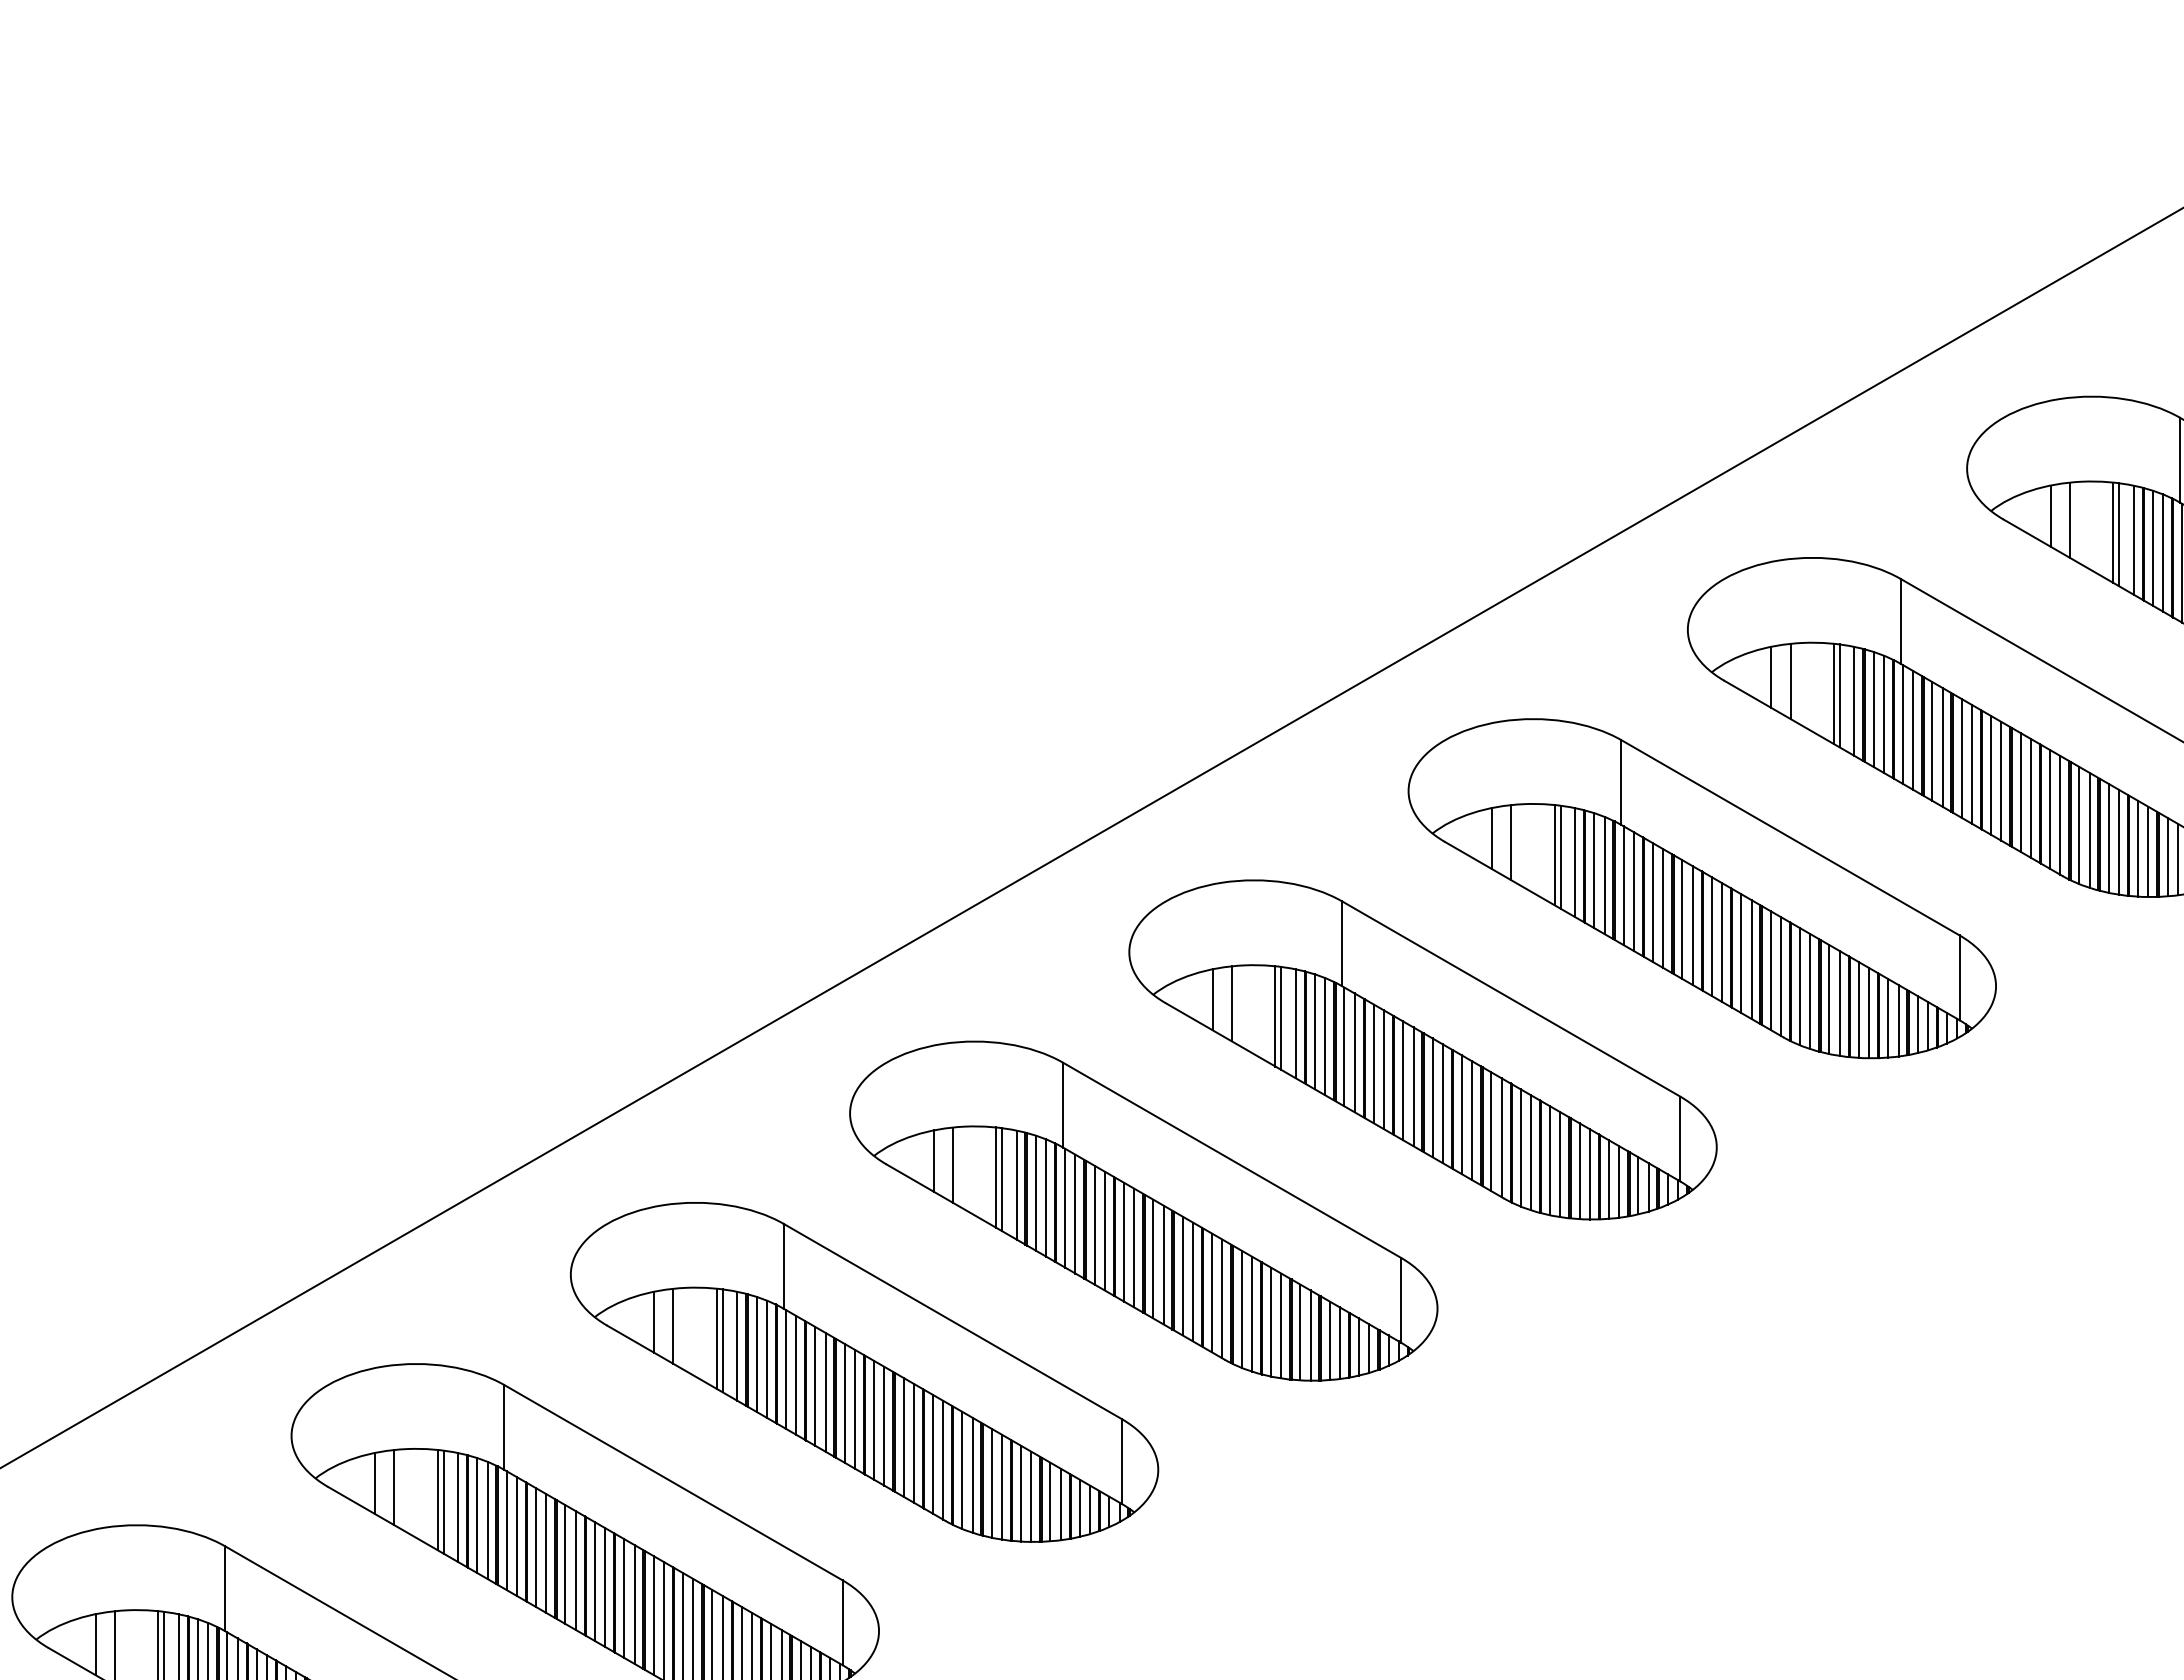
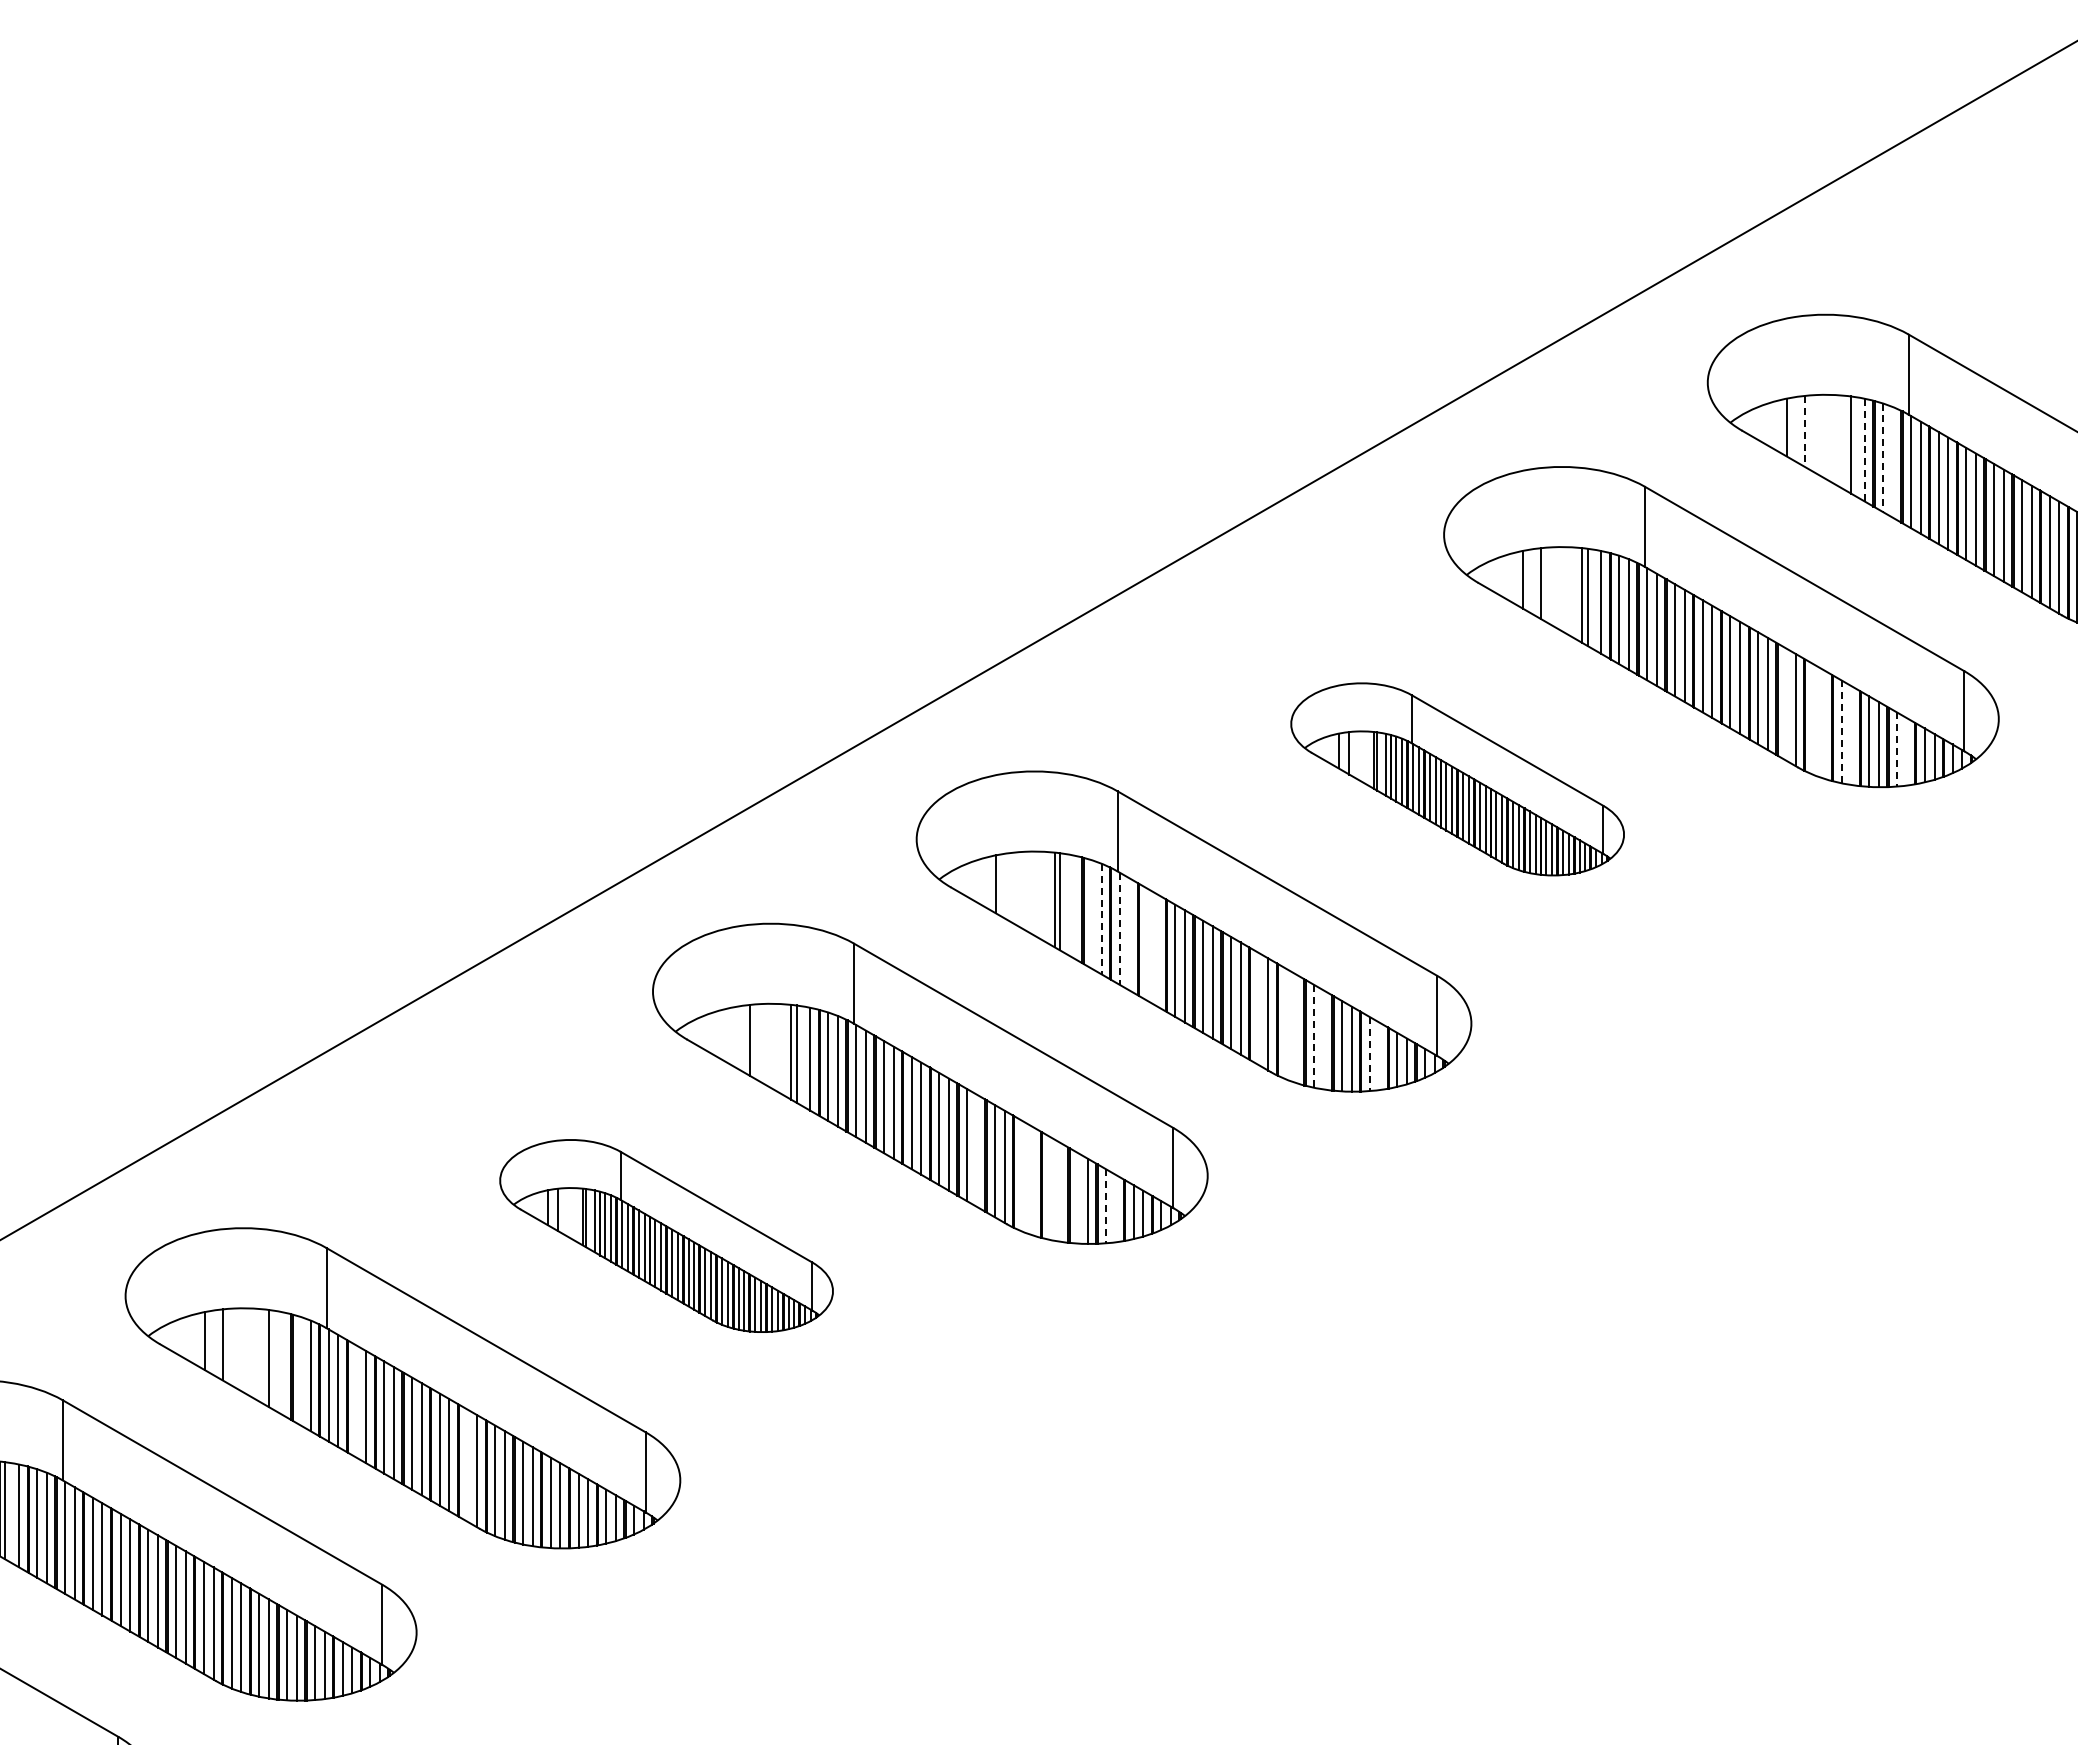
line: (2069, 520) -> (1804, 431), solid -> dashed
line: (2112, 531) -> (1845, 442), removed
line: (2134, 540) -> (1865, 450), solid -> dashed
line: (2153, 548) -> (1883, 458), solid -> dashed
line: (2162, 553) -> (1892, 462), removed
line: (2049, 809) -> (1785, 704), removed
line: (2079, 825) -> (1813, 719), removed
line: (2089, 829) -> (1823, 723), removed
line: (2108, 839) -> (1841, 732), solid -> dashed
line: (2119, 842) -> (1851, 735), removed
line: (2168, 858) -> (1897, 750), solid -> dashed
line: (2177, 859) -> (1906, 751), removed
part: (1702, 888) -> (1457, 779), size x0.6
line: (1231, 1003) -> (1013, 887), removed
line: (1296, 1023) -> (1074, 906), removed
line: (1315, 1031) -> (1092, 914), removed
line: (1325, 1037) -> (1101, 919), solid -> dashed
line: (1344, 1047) -> (1119, 929), solid -> dashed
line: (1354, 1052) -> (1129, 934), removed
line: (1373, 1063) -> (1147, 944), removed
line: (1384, 1069) -> (1157, 950), removed
line: (1491, 1131) -> (1258, 1008), removed
line: (1520, 1147) -> (1286, 1023), removed
line: (1531, 1152) -> (1296, 1028), removed
line: (933, 1161) -> (731, 1036), removed
line: (1550, 1161) -> (1314, 1036), solid -> dashed
line: (1560, 1164) -> (1323, 1039), removed
line: (1608, 1180) -> (1369, 1054), solid -> dashed
line: (1619, 1182) -> (1379, 1056), removed
line: (1192, 1281) -> (976, 1150), removed
line: (1241, 1309) -> (1022, 1176), removed
line: (1251, 1313) -> (1032, 1180), removed
line: (1271, 1321) -> (1050, 1188), removed
line: (1281, 1325) -> (1060, 1191), removed
line: (1300, 1332) -> (1078, 1198), removed
line: (1329, 1341) -> (1105, 1206), solid -> dashed
line: (1339, 1343) -> (1115, 1208), removed
part: (864, 1371) -> (666, 1235), size x0.6
line: (437, 1499) -> (263, 1356), removed
line: (457, 1507) -> (282, 1363), removed
line: (476, 1515) -> (300, 1371), removed
line: (536, 1547) -> (356, 1401), removed
line: (653, 1615) -> (467, 1465), removed

